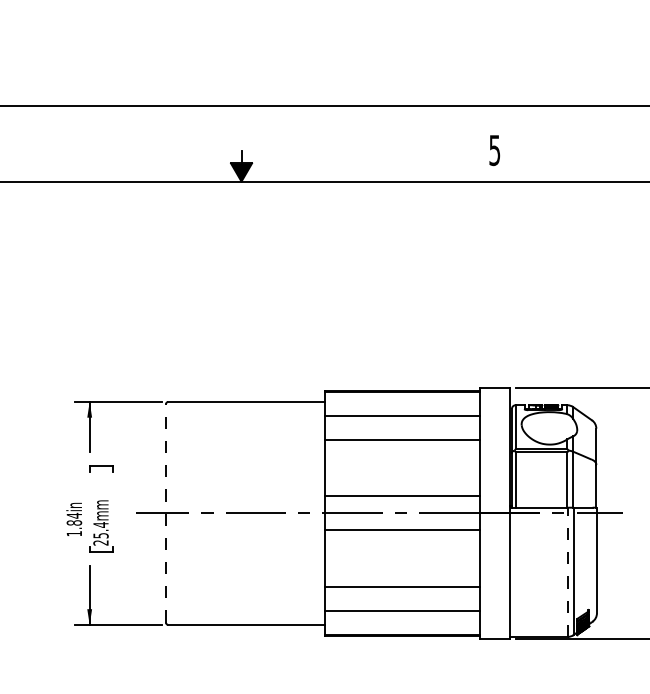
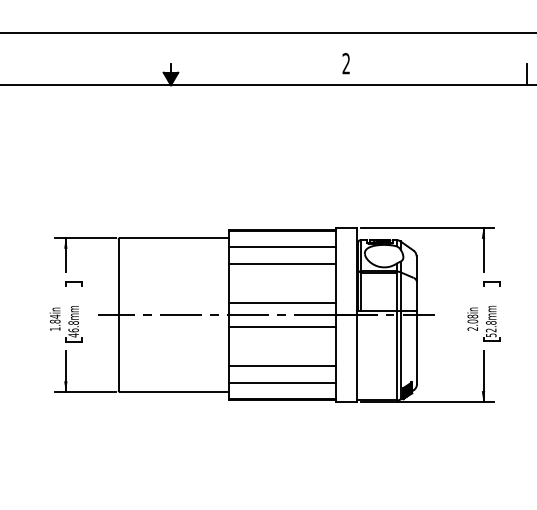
text: (493, 150) -> (345, 63), 5 -> 2
line: (165, 512) -> (118, 314), dashed -> solid
text: (100, 534) -> (73, 329), 25.4mm -> 46.8mm
line: (567, 571) -> (396, 355), dashed -> solid

